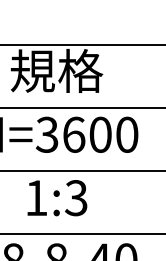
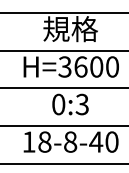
text: (36, 198) -> (58, 104), 1:3 -> 0:3

